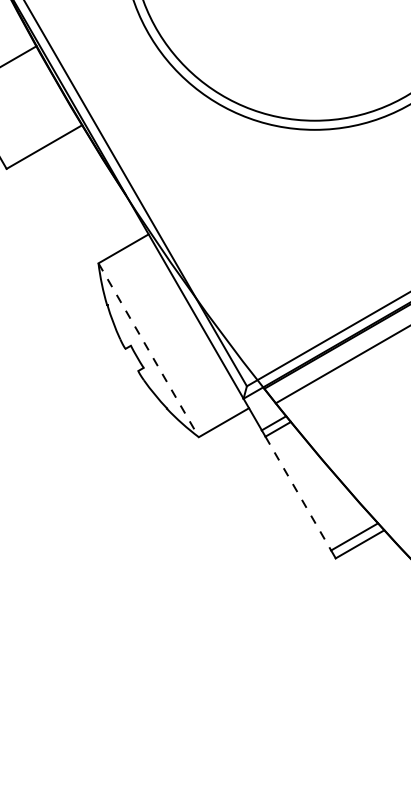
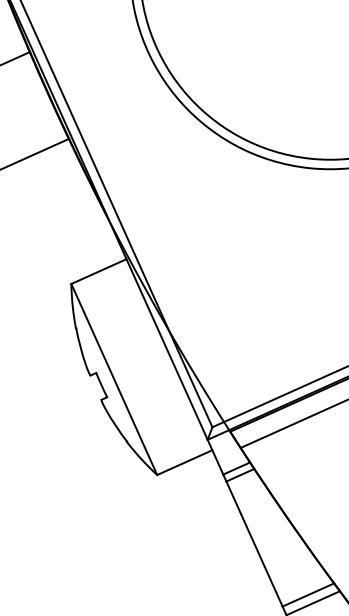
line: (148, 350) -> (114, 379), dashed -> solid
line: (298, 493) -> (254, 543), dashed -> solid

